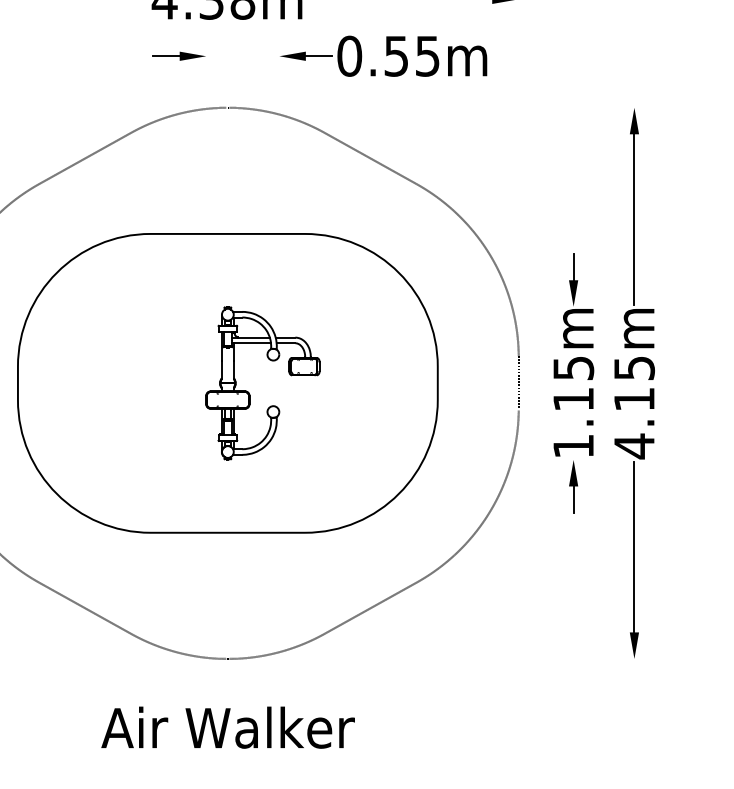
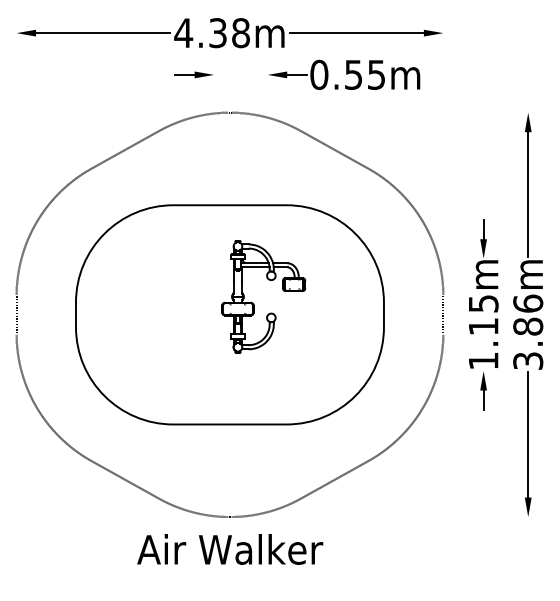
part: (249, 391) -> (253, 302), moved
text: (634, 407) -> (528, 332), 4.15m -> 3.86m
text: (228, 727) -> (230, 549), moved

